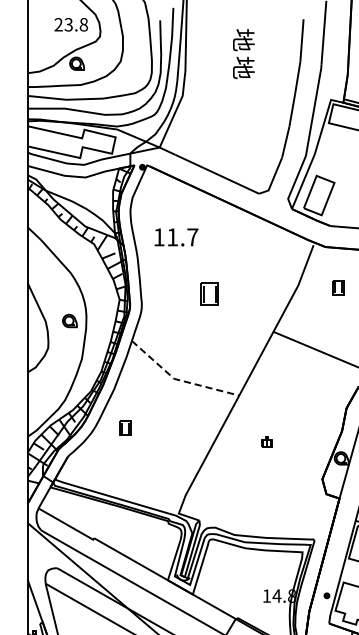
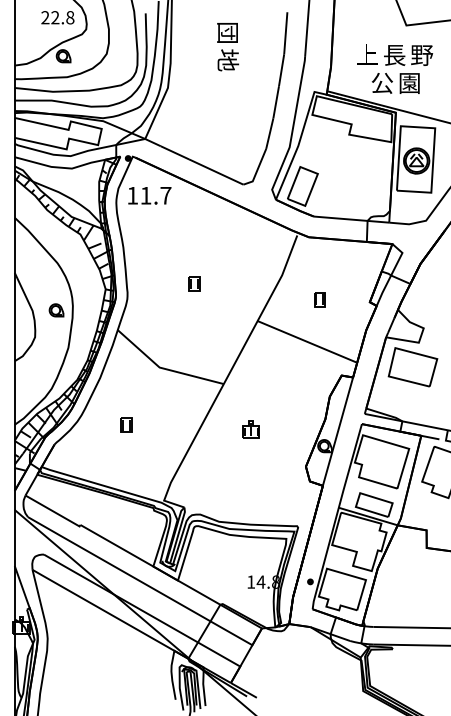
text: (68, 24) -> (55, 17), 23.8 -> 22.8
text: (243, 39) -> (228, 32), 地 -> 団
text: (176, 237) -> (149, 195), moved
part: (338, 287) -> (319, 299), moved
part: (209, 293) -> (194, 283), size x0.62
line: (179, 379) -> (164, 368), dashed -> solid
part: (125, 427) -> (126, 424), moved
part: (266, 441) -> (250, 429), size x1.67

